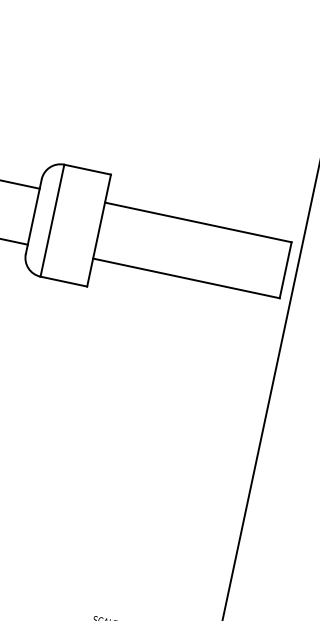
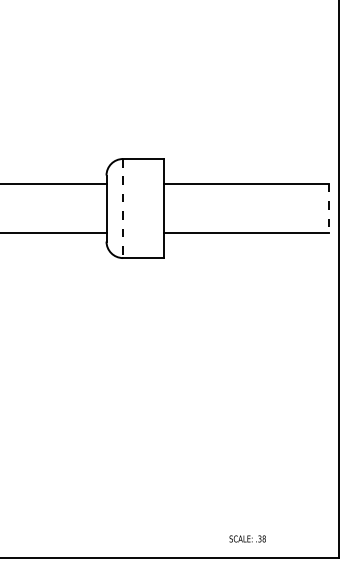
line: (53, 220) -> (123, 208), solid -> dashed
line: (285, 270) -> (329, 208), solid -> dashed

